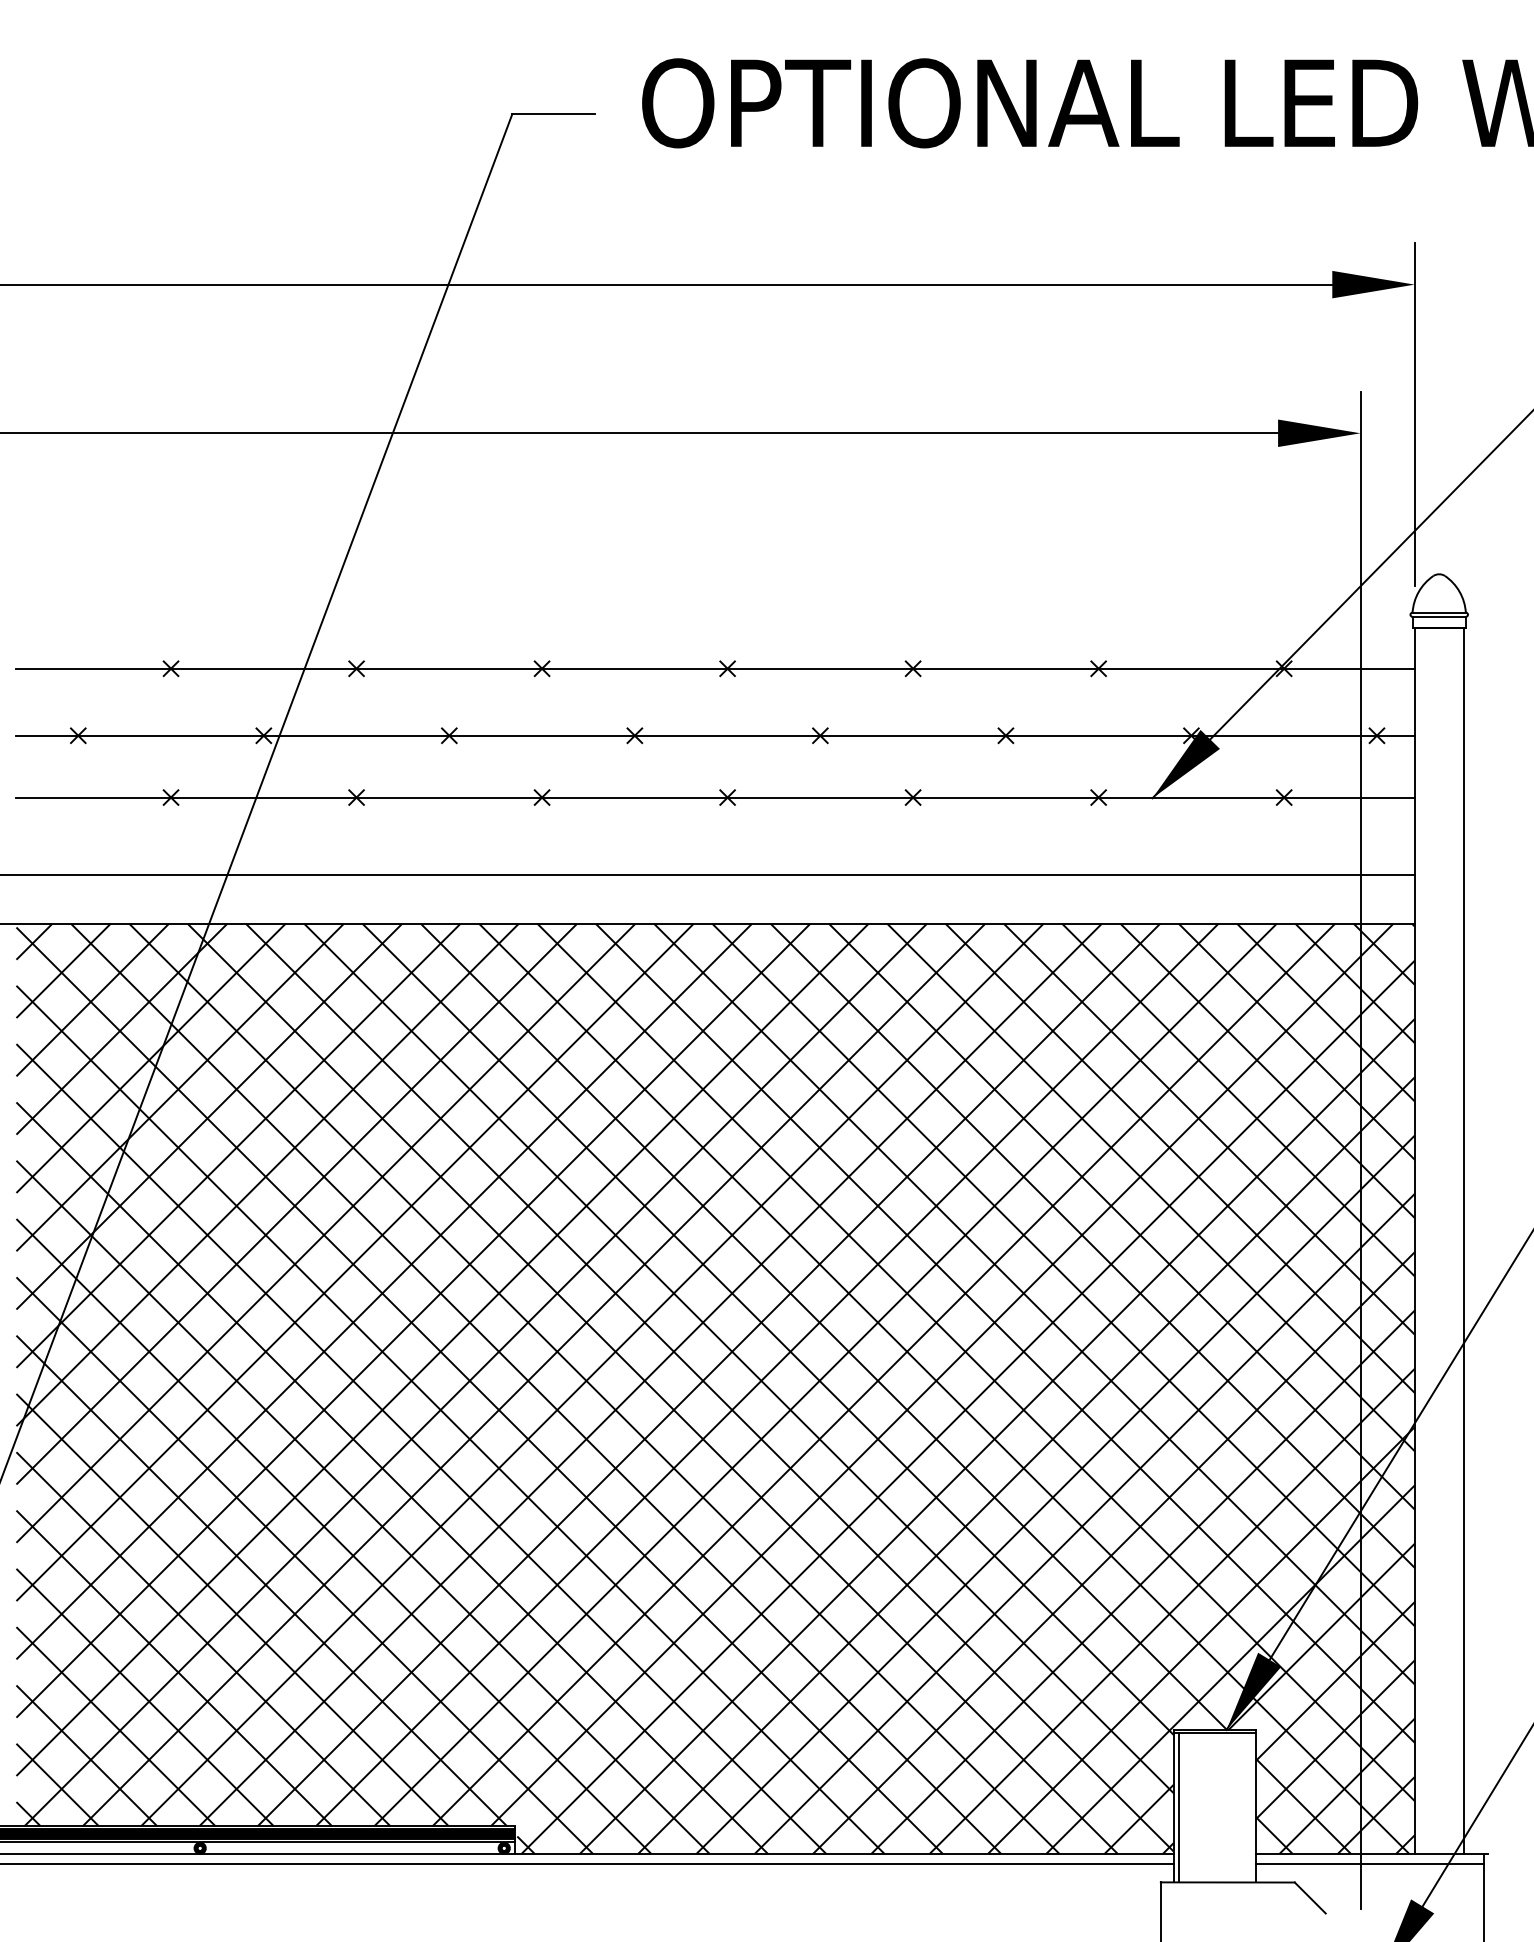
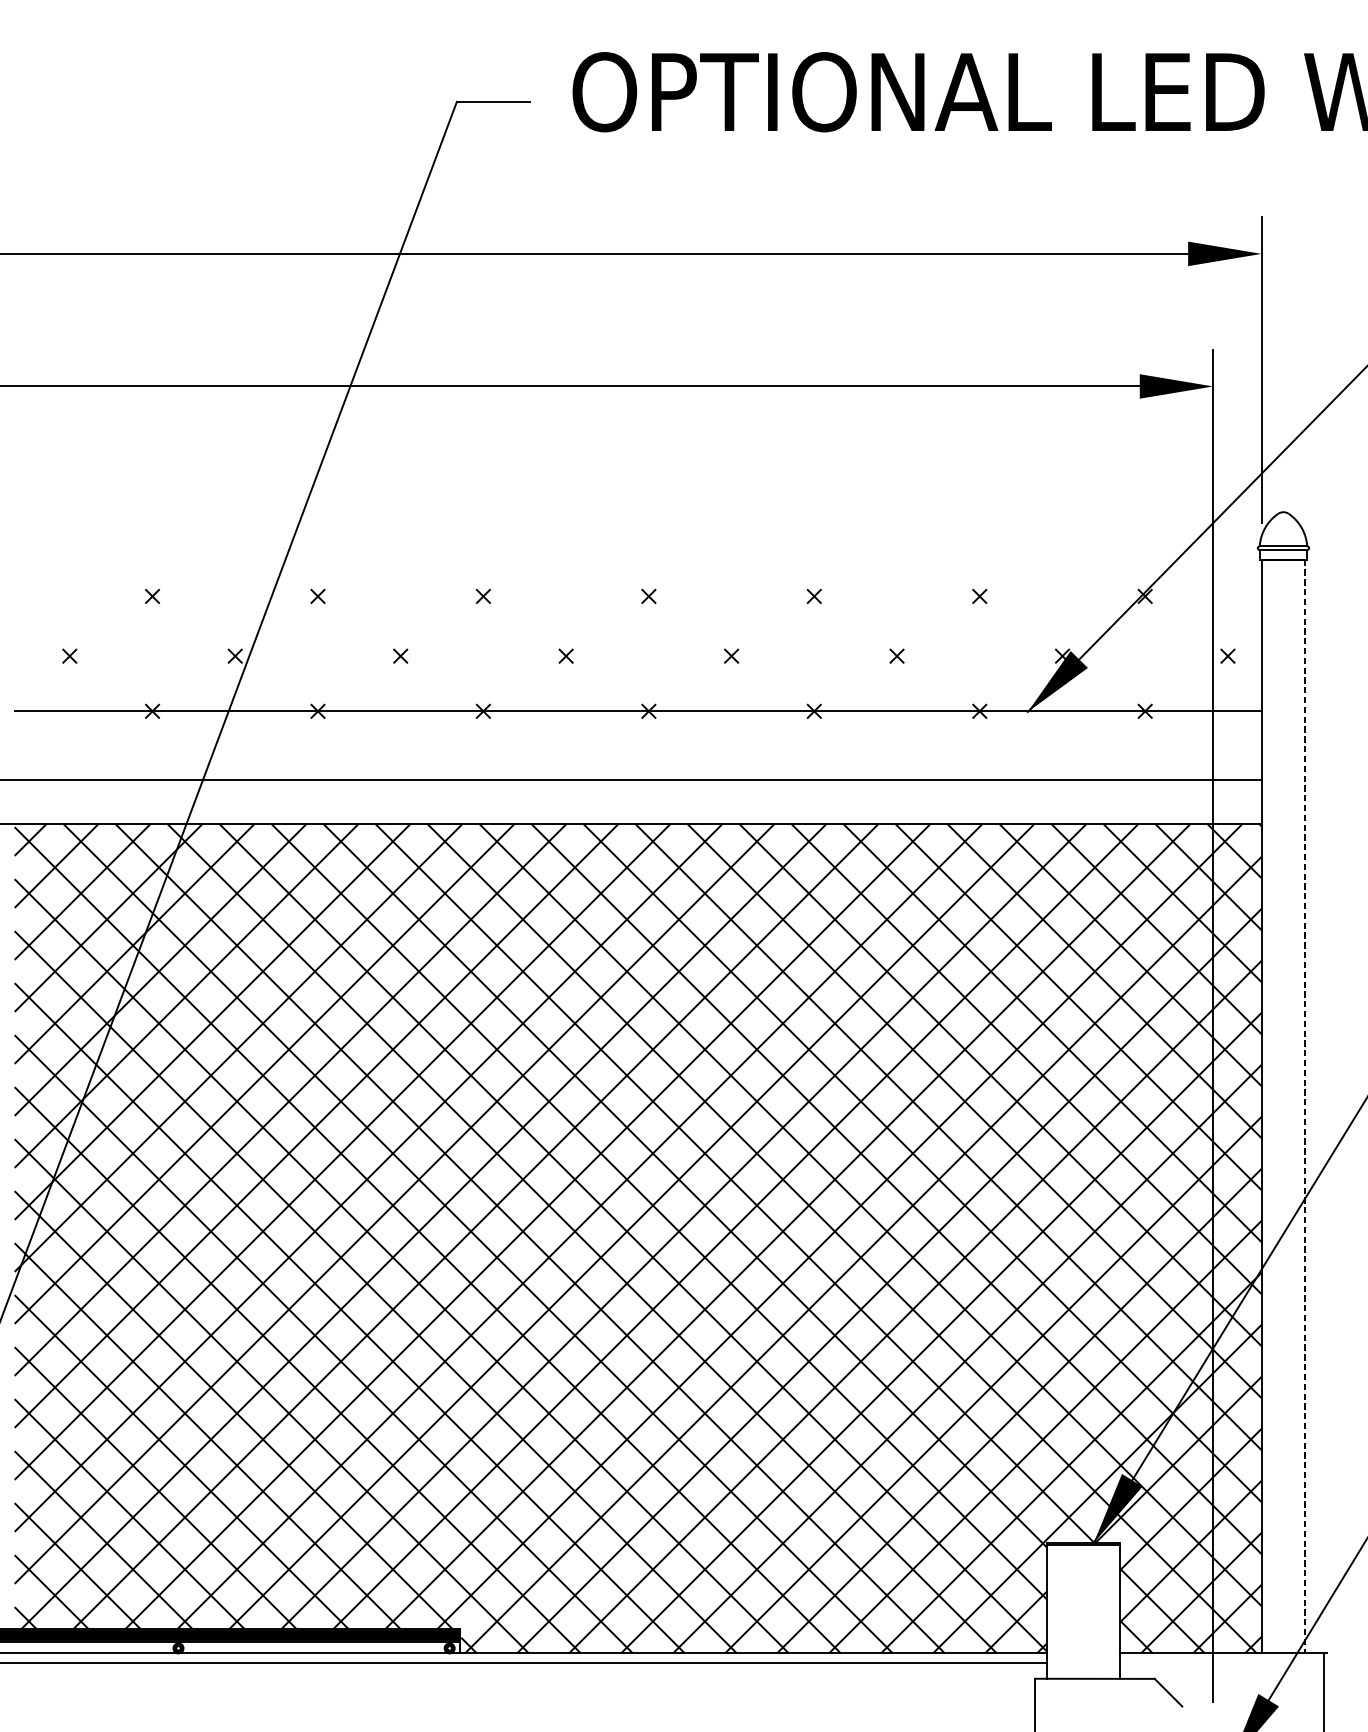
line: (715, 668) -> (638, 596), removed
line: (715, 735) -> (638, 655), removed
line: (1463, 1241) -> (1305, 1107), solid -> dashed
line: (1178, 1807) -> (1050, 1611), removed
line: (1370, 1864) -> (1222, 1662), removed

